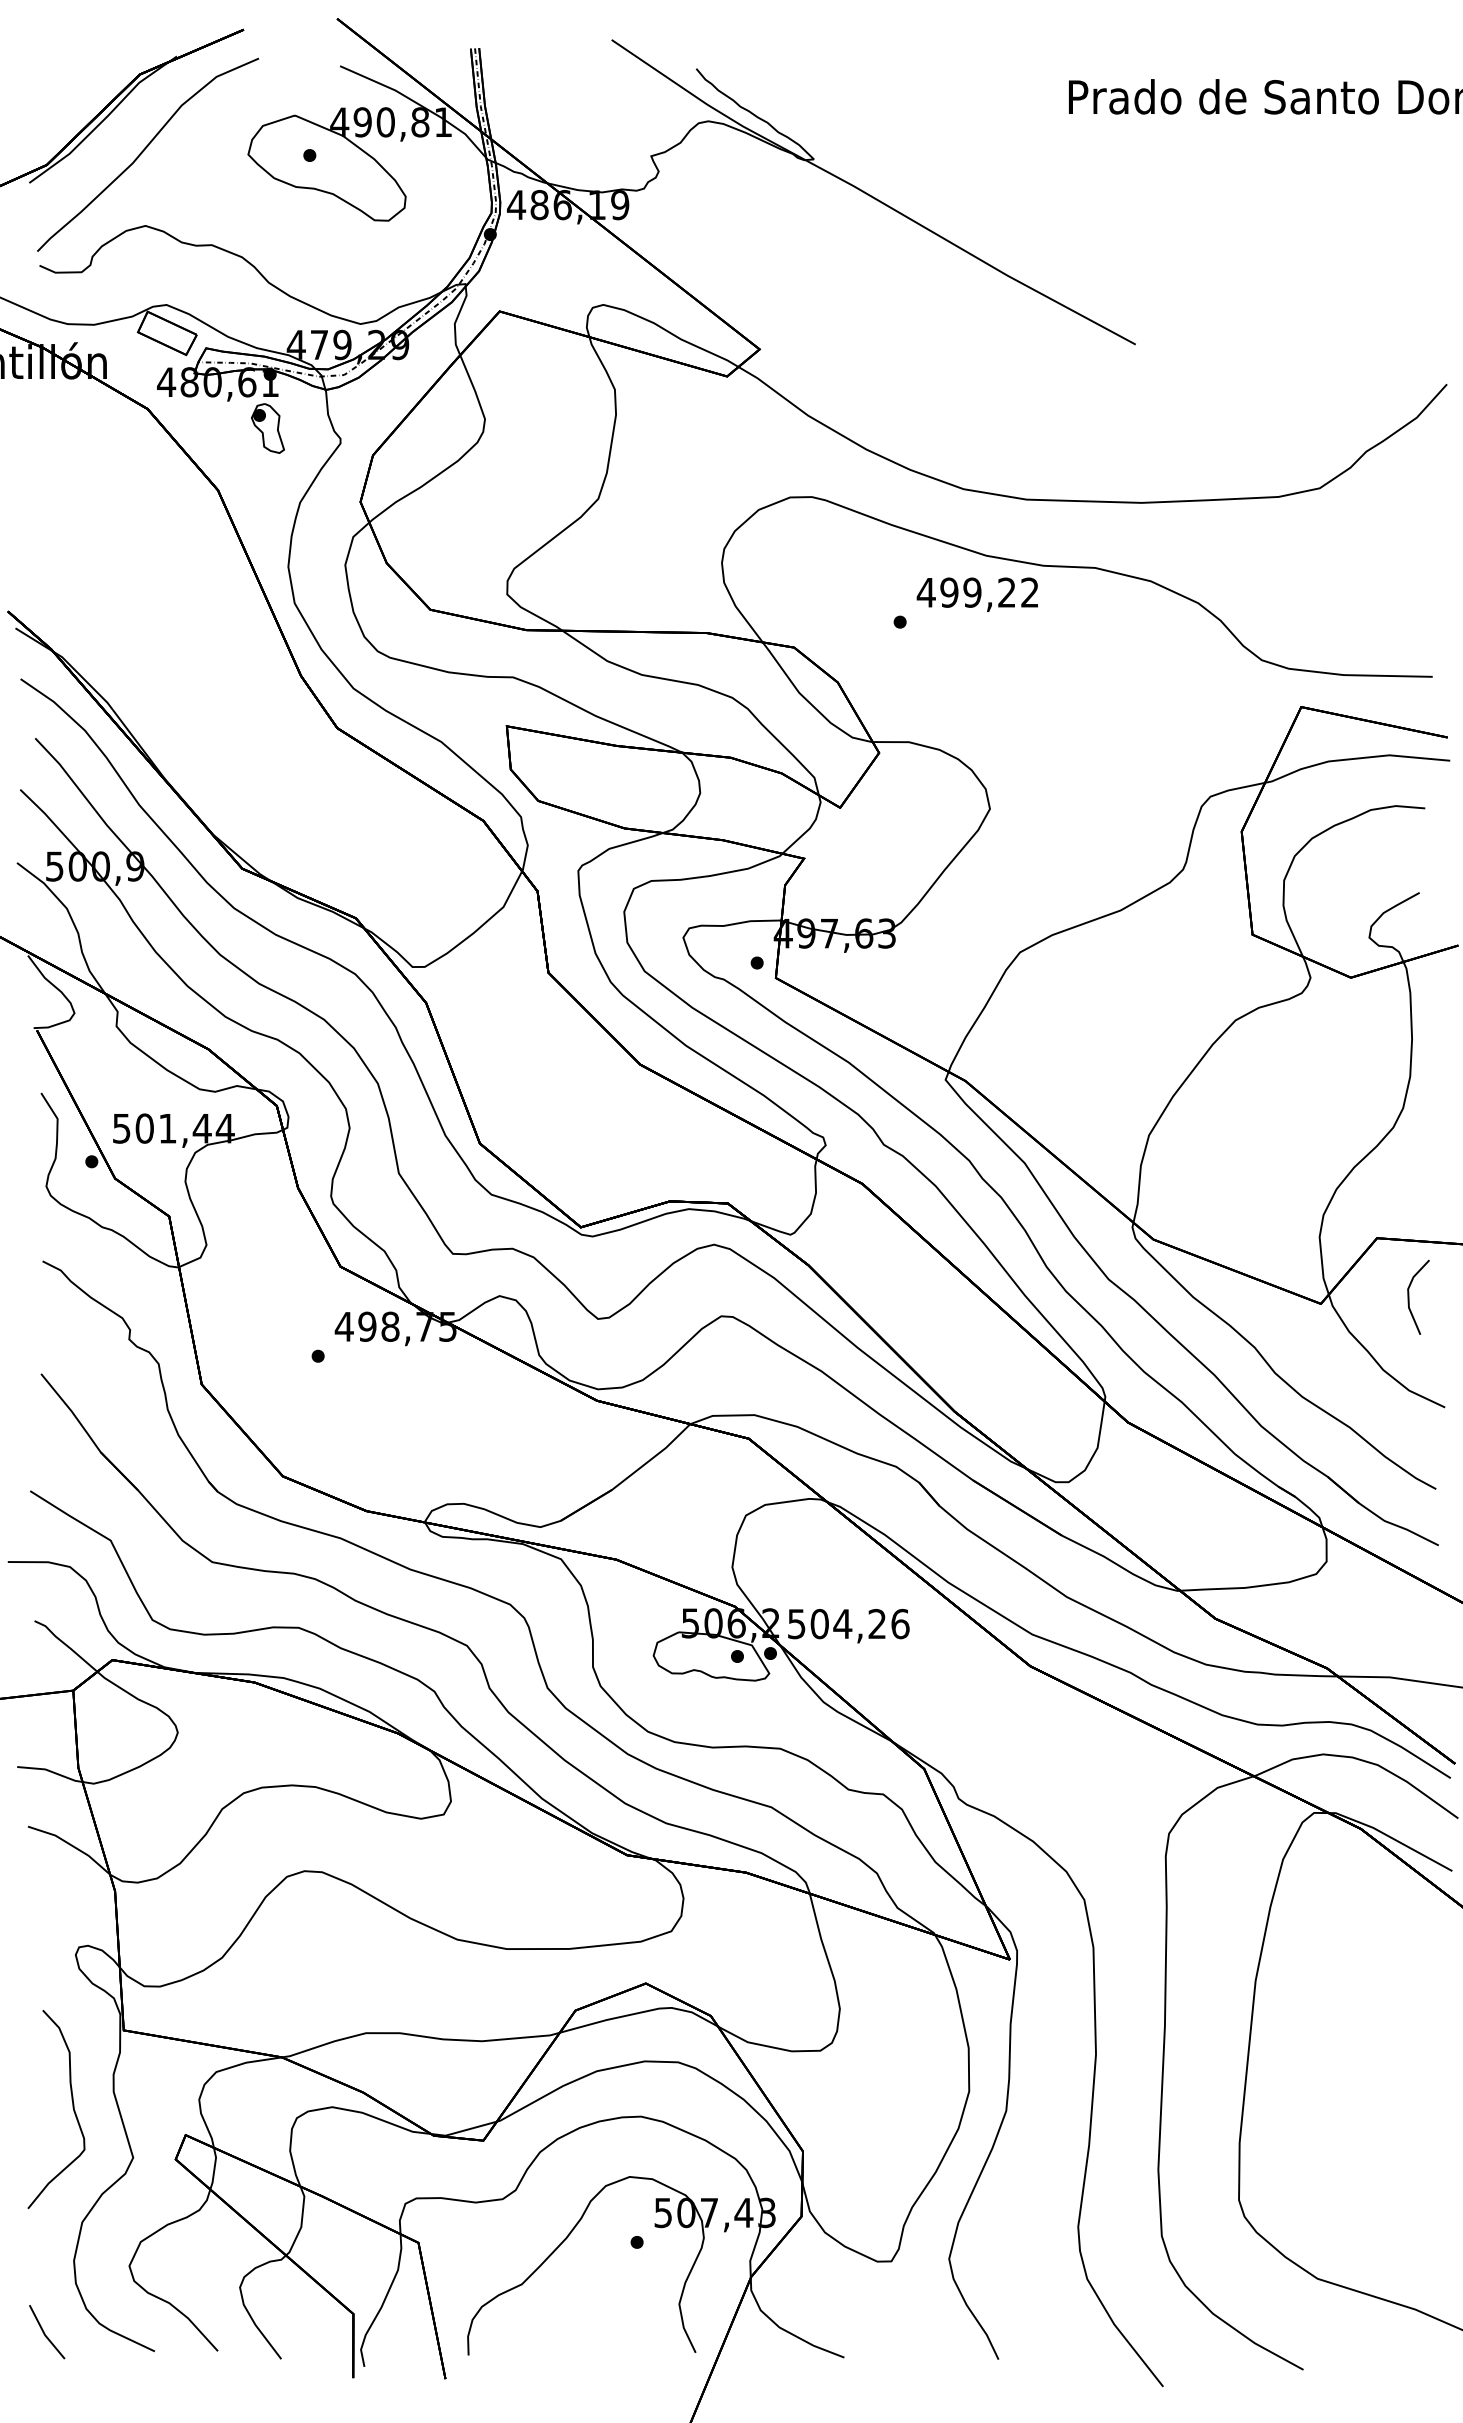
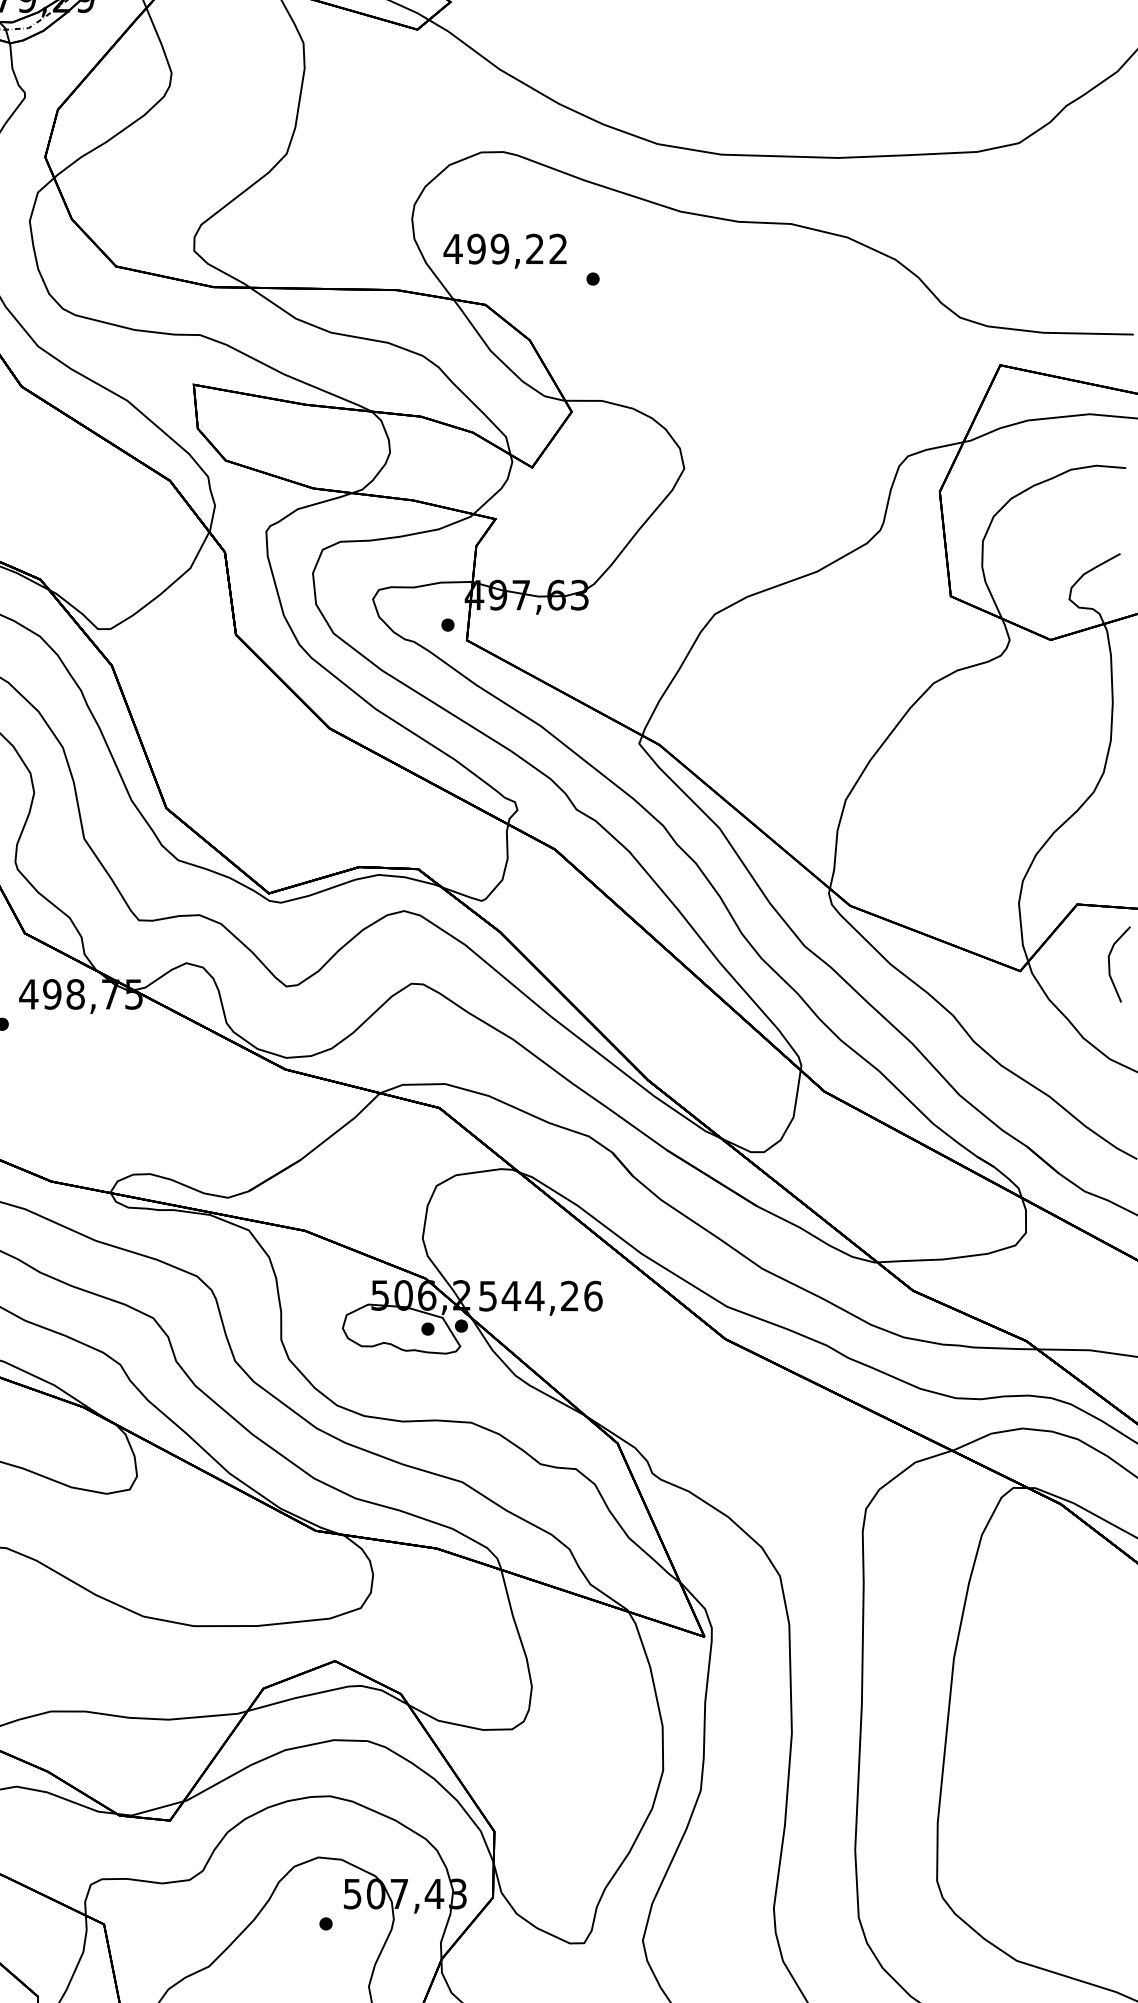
text: (976, 594) -> (504, 250), moved
text: (819, 1623) -> (511, 1295), 504,26 -> 544,26

